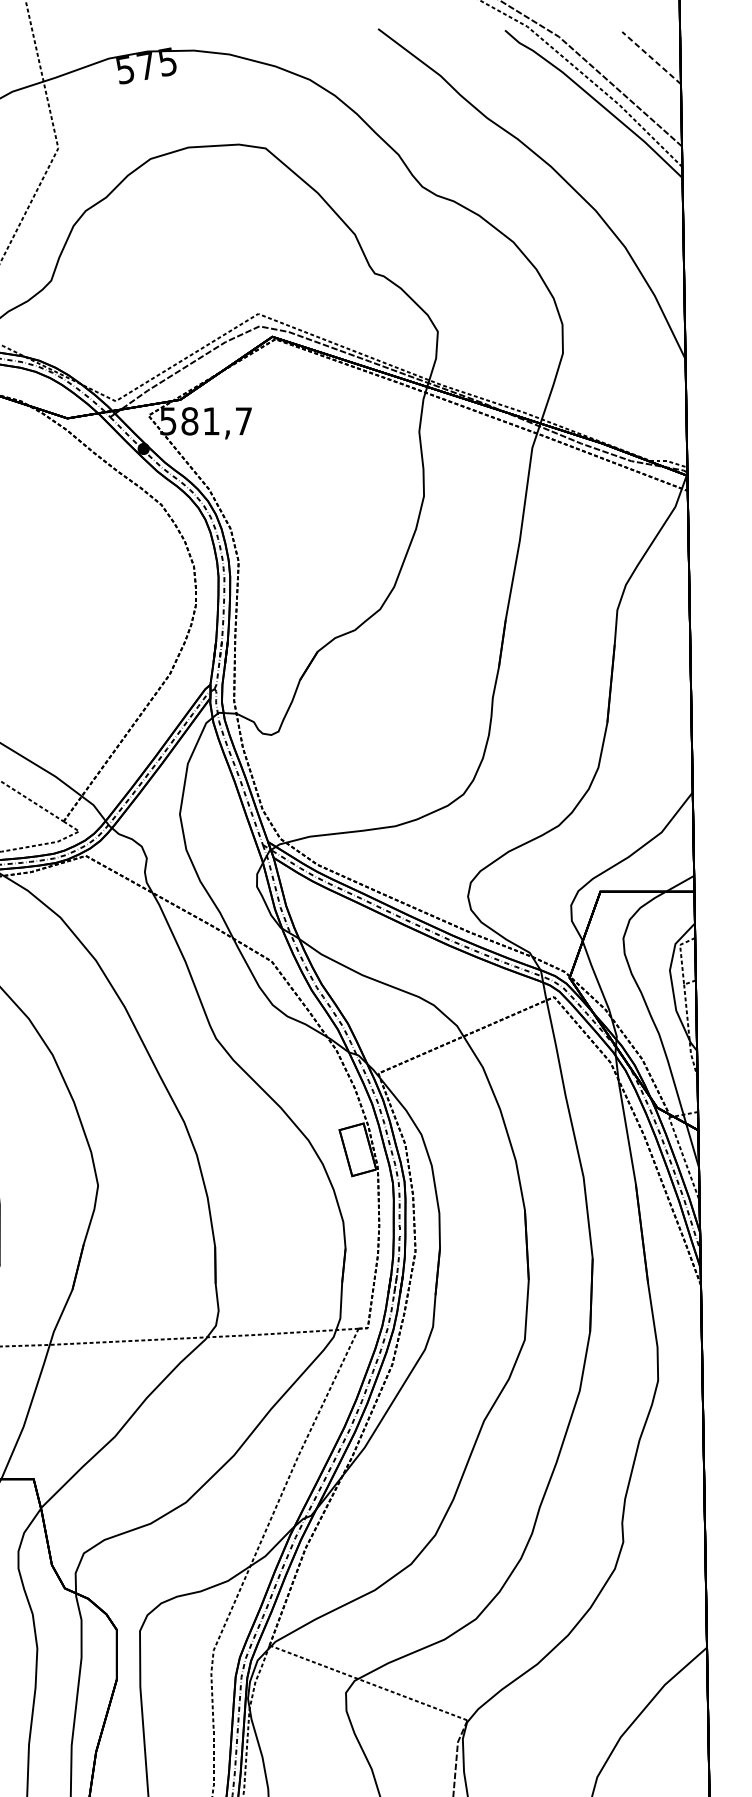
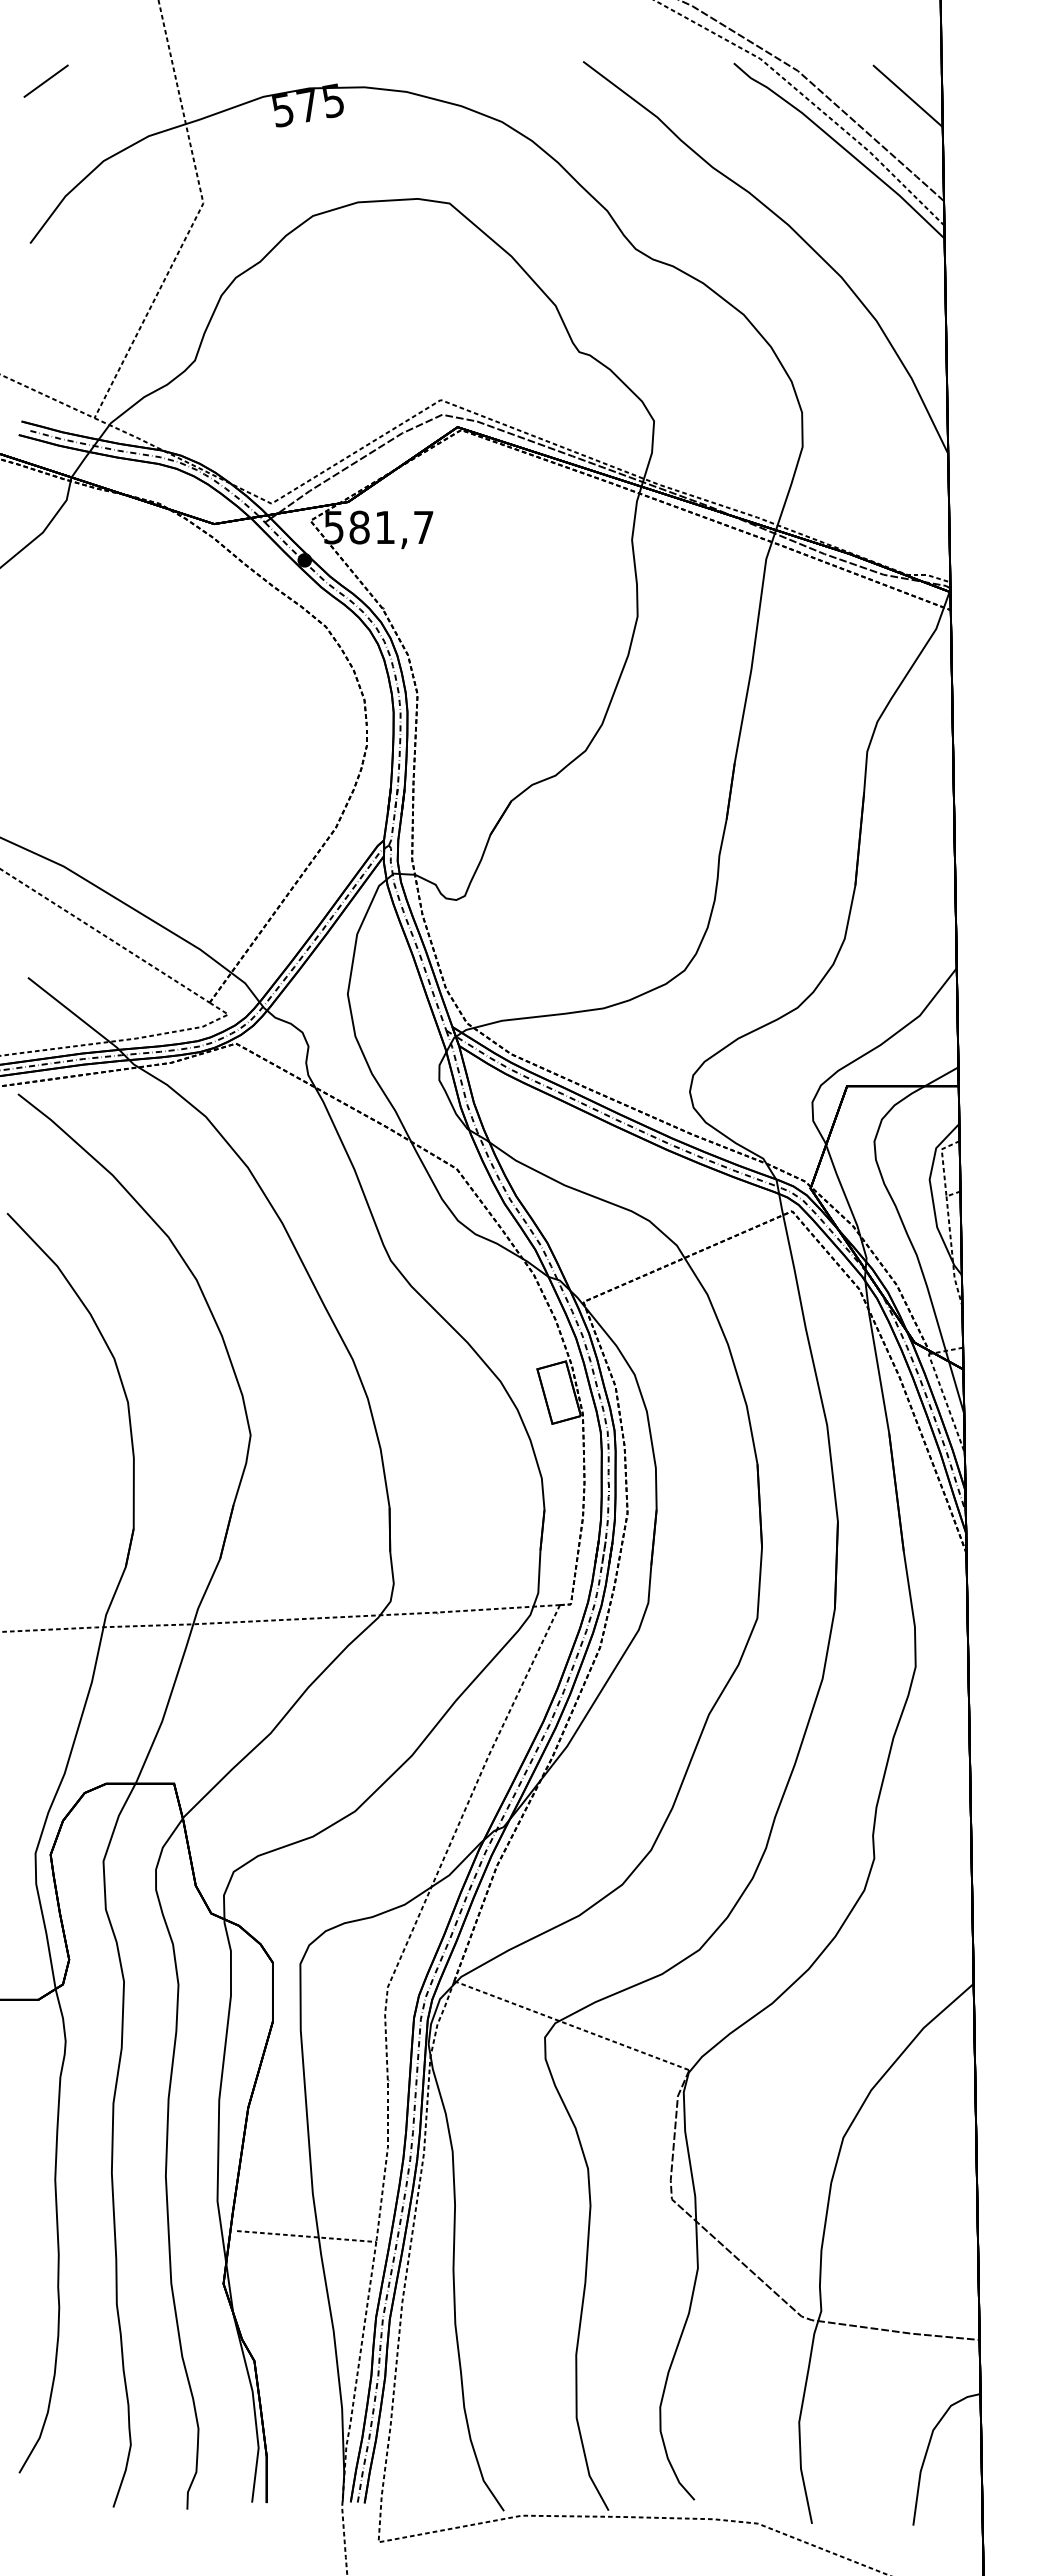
line: (651, 58) -> (907, 96), dashed -> solid

